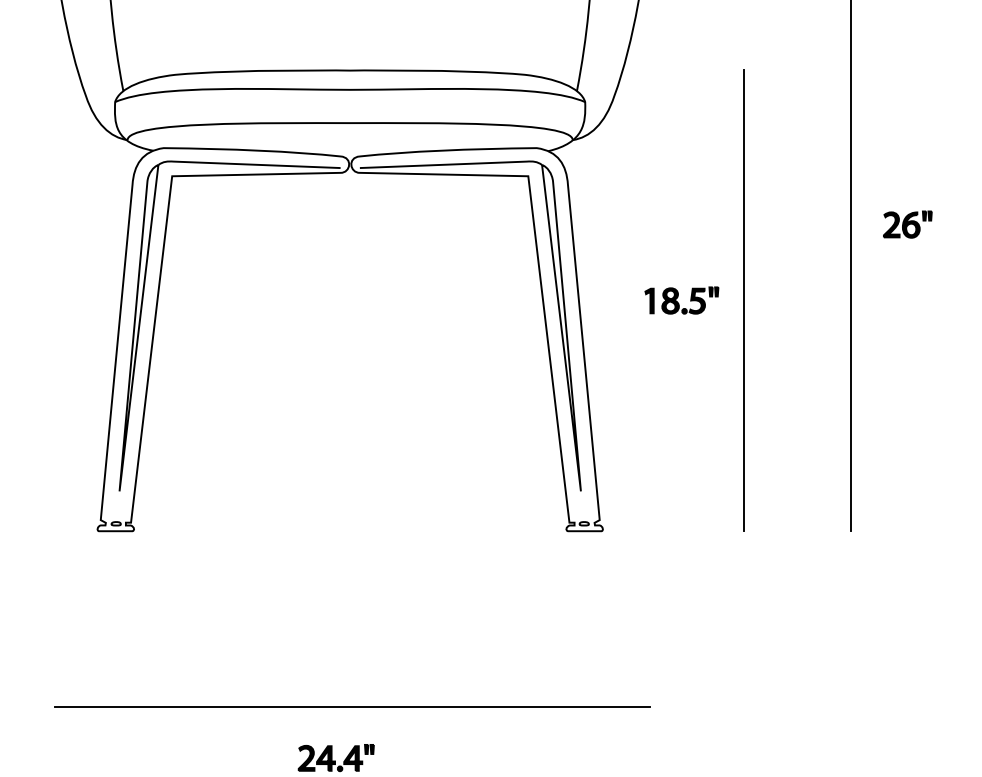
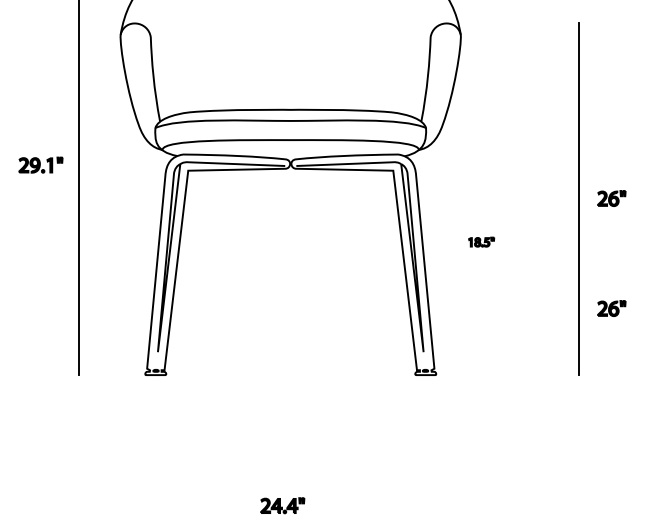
part: (681, 299) -> (481, 241), size x0.6
line: (744, 300) -> (517, 242), removed
part: (907, 415) -> (611, 308), added
line: (351, 707) -> (291, 476), removed

